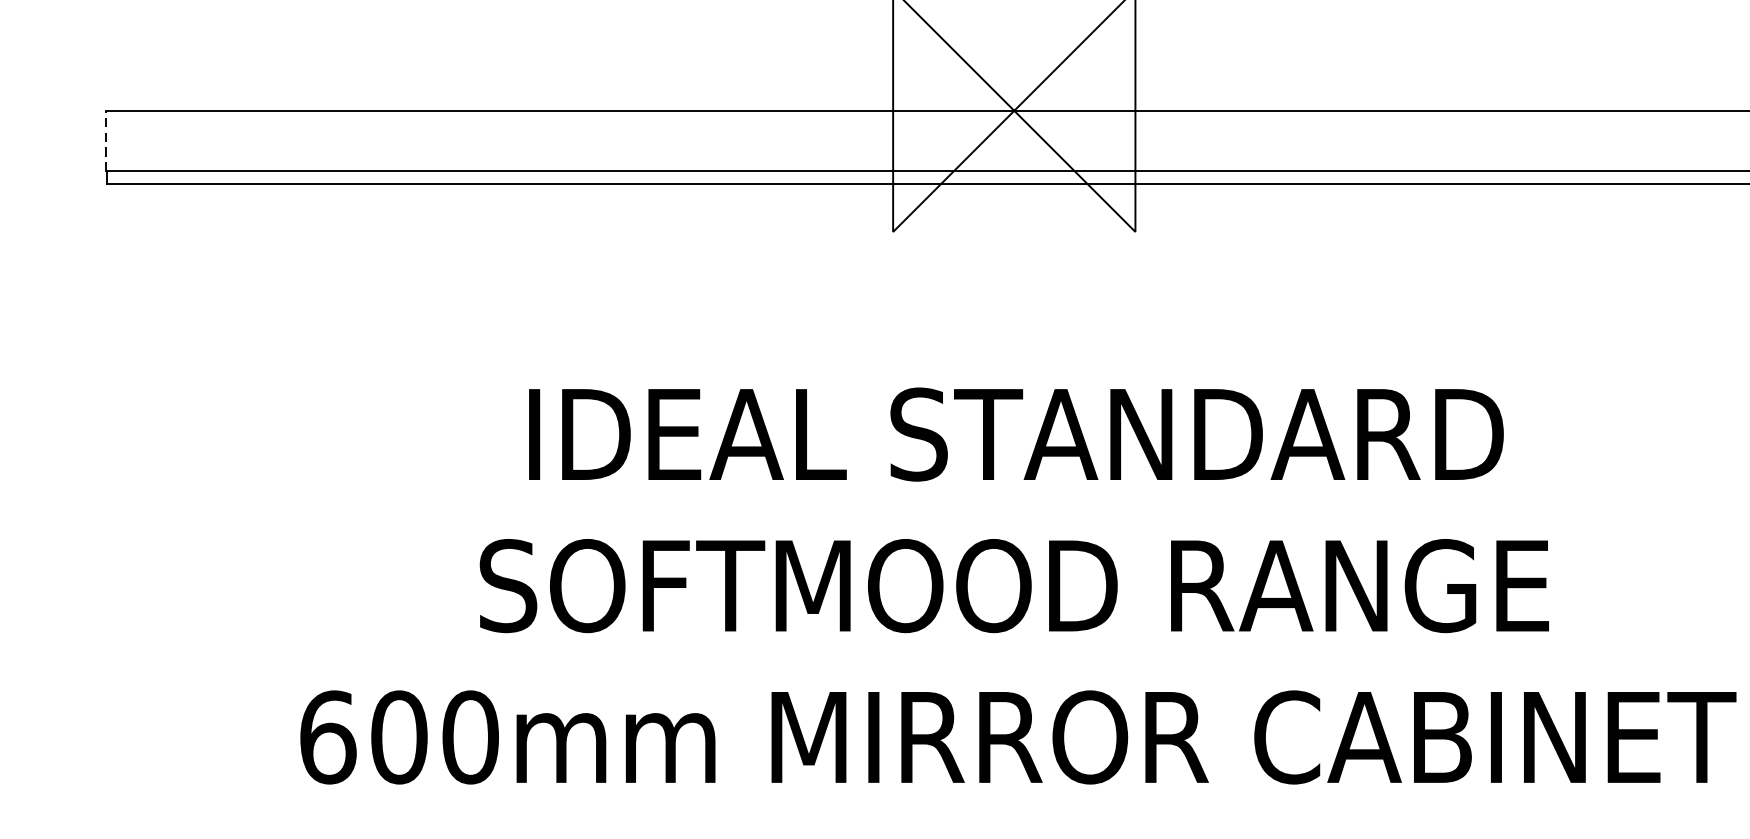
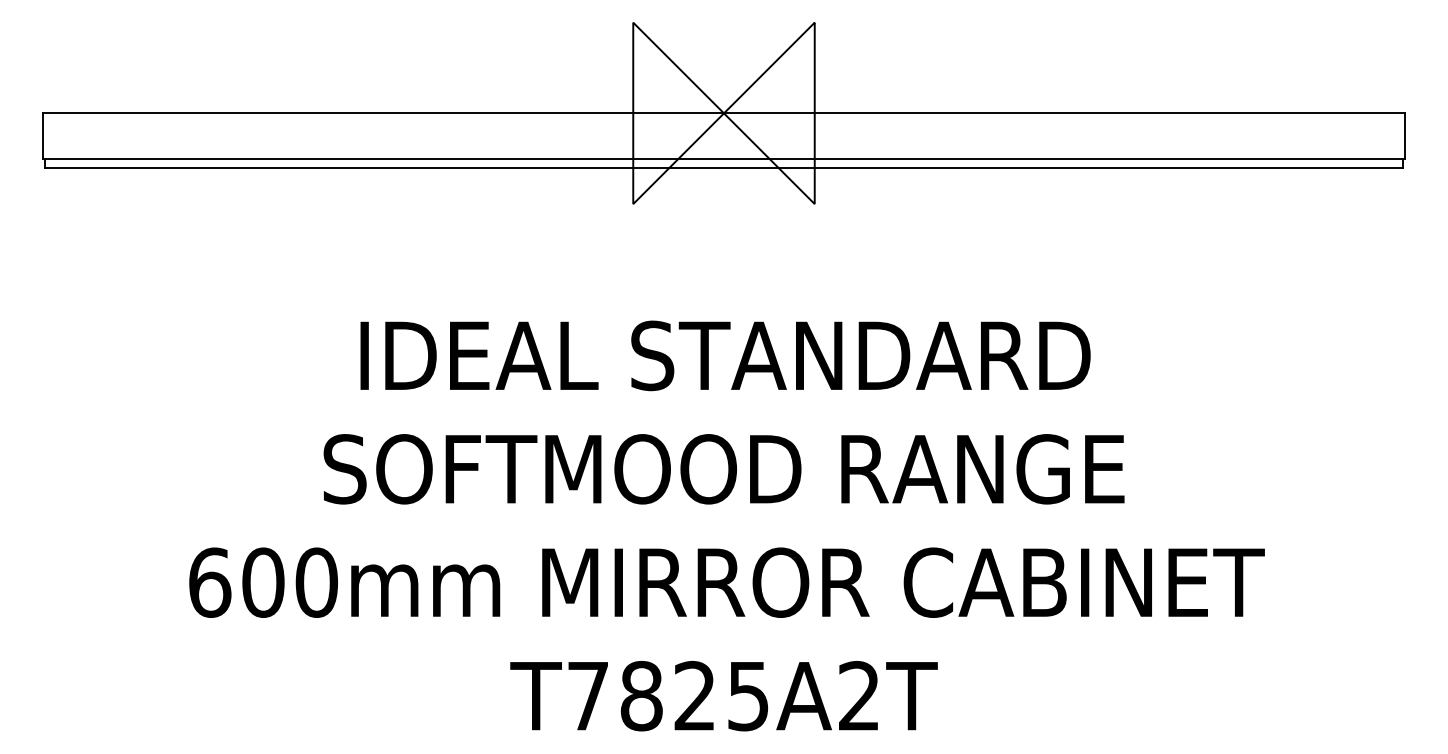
line: (105, 141) -> (43, 136), dashed -> solid

